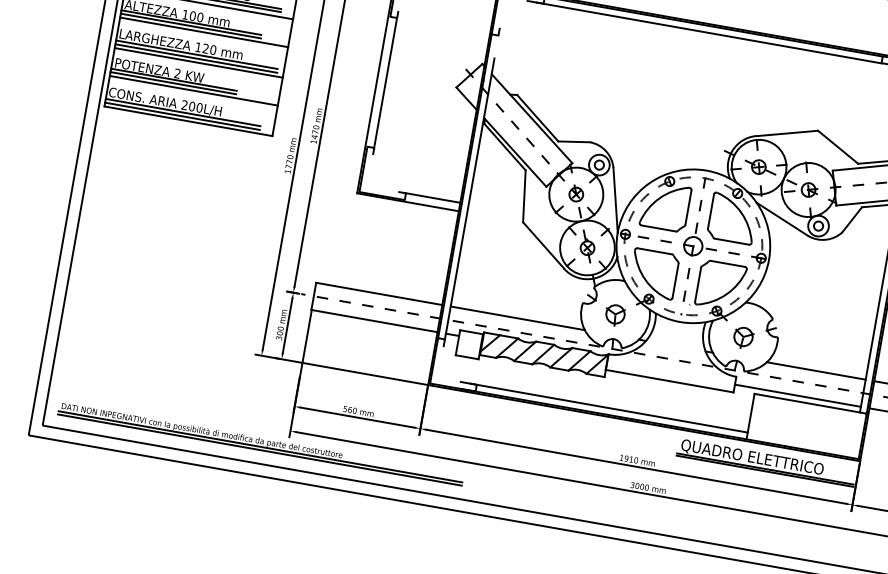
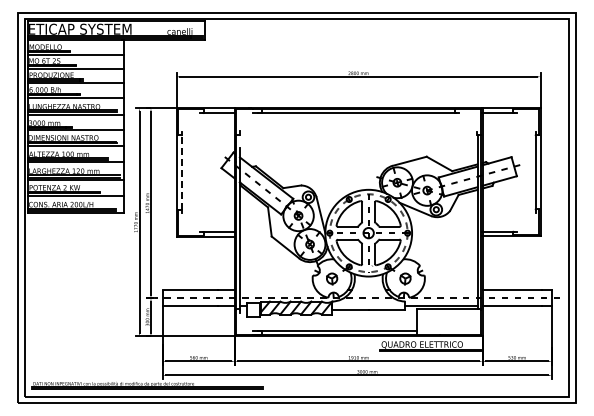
line: (385, 82) -> (181, 172), solid -> dashed
line: (516, 318) -> (277, 290), removed
line: (814, 370) -> (448, 290), removed

